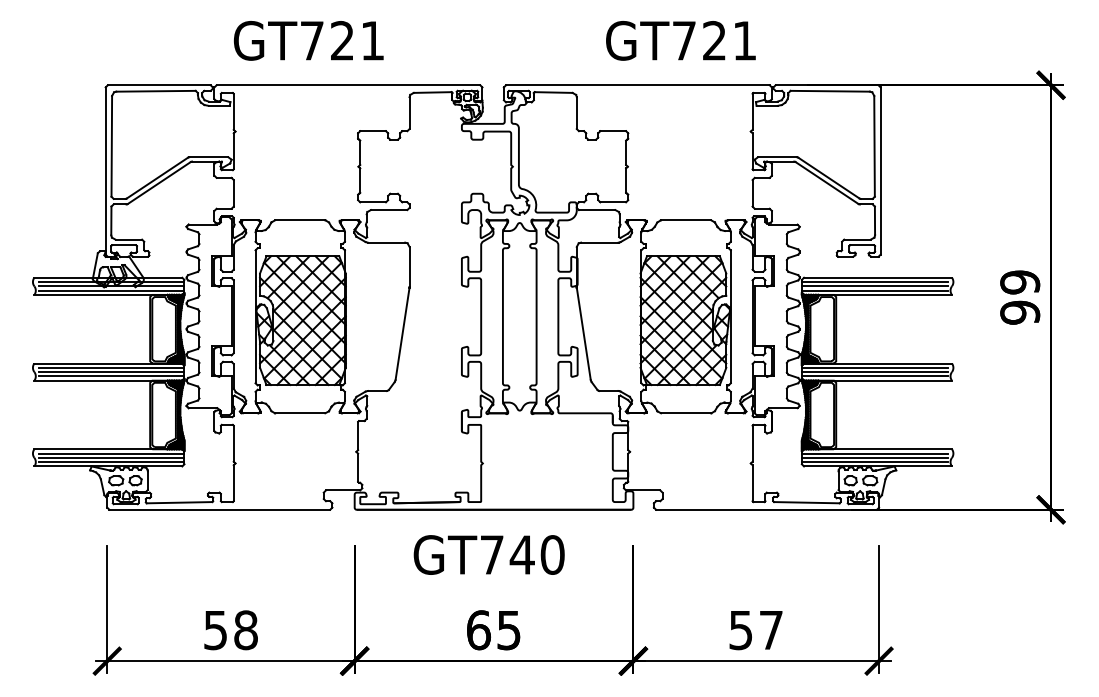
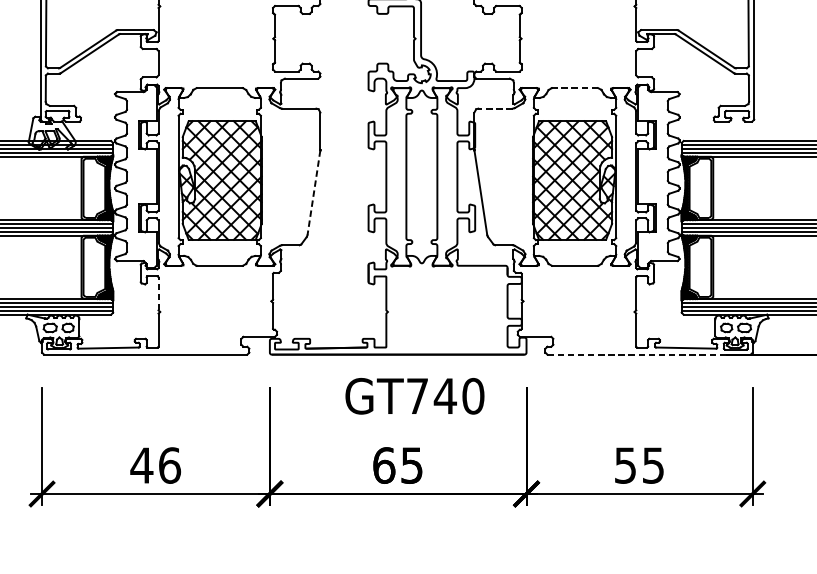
line: (685, 220) -> (574, 88), solid -> dashed
line: (599, 242) -> (495, 108), solid -> dashed
line: (402, 334) -> (313, 193), solid -> dashed
line: (233, 443) -> (158, 293), solid -> dashed
line: (767, 509) -> (649, 354), solid -> dashed
text: (488, 554) -> (414, 395), moved
text: (230, 630) -> (155, 465), 58 -> 46
text: (771, 630) -> (653, 465), 57 -> 55

